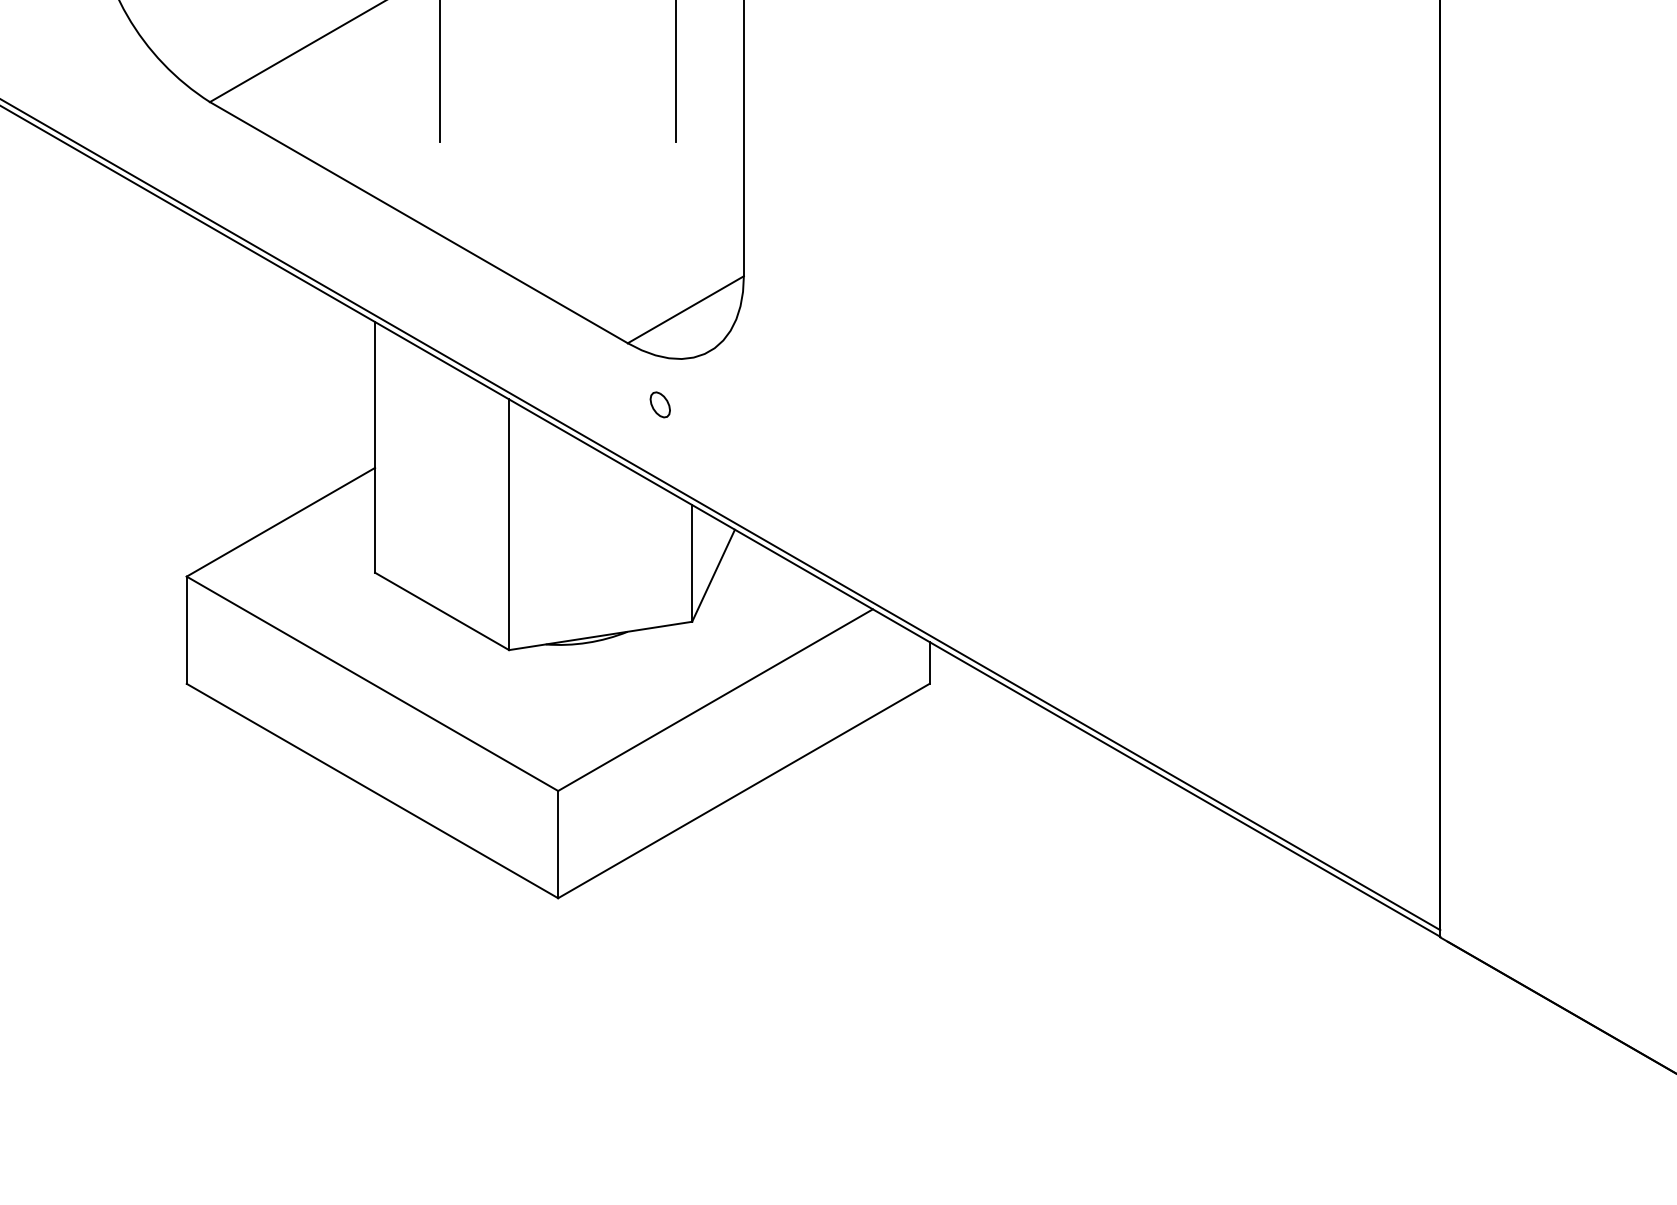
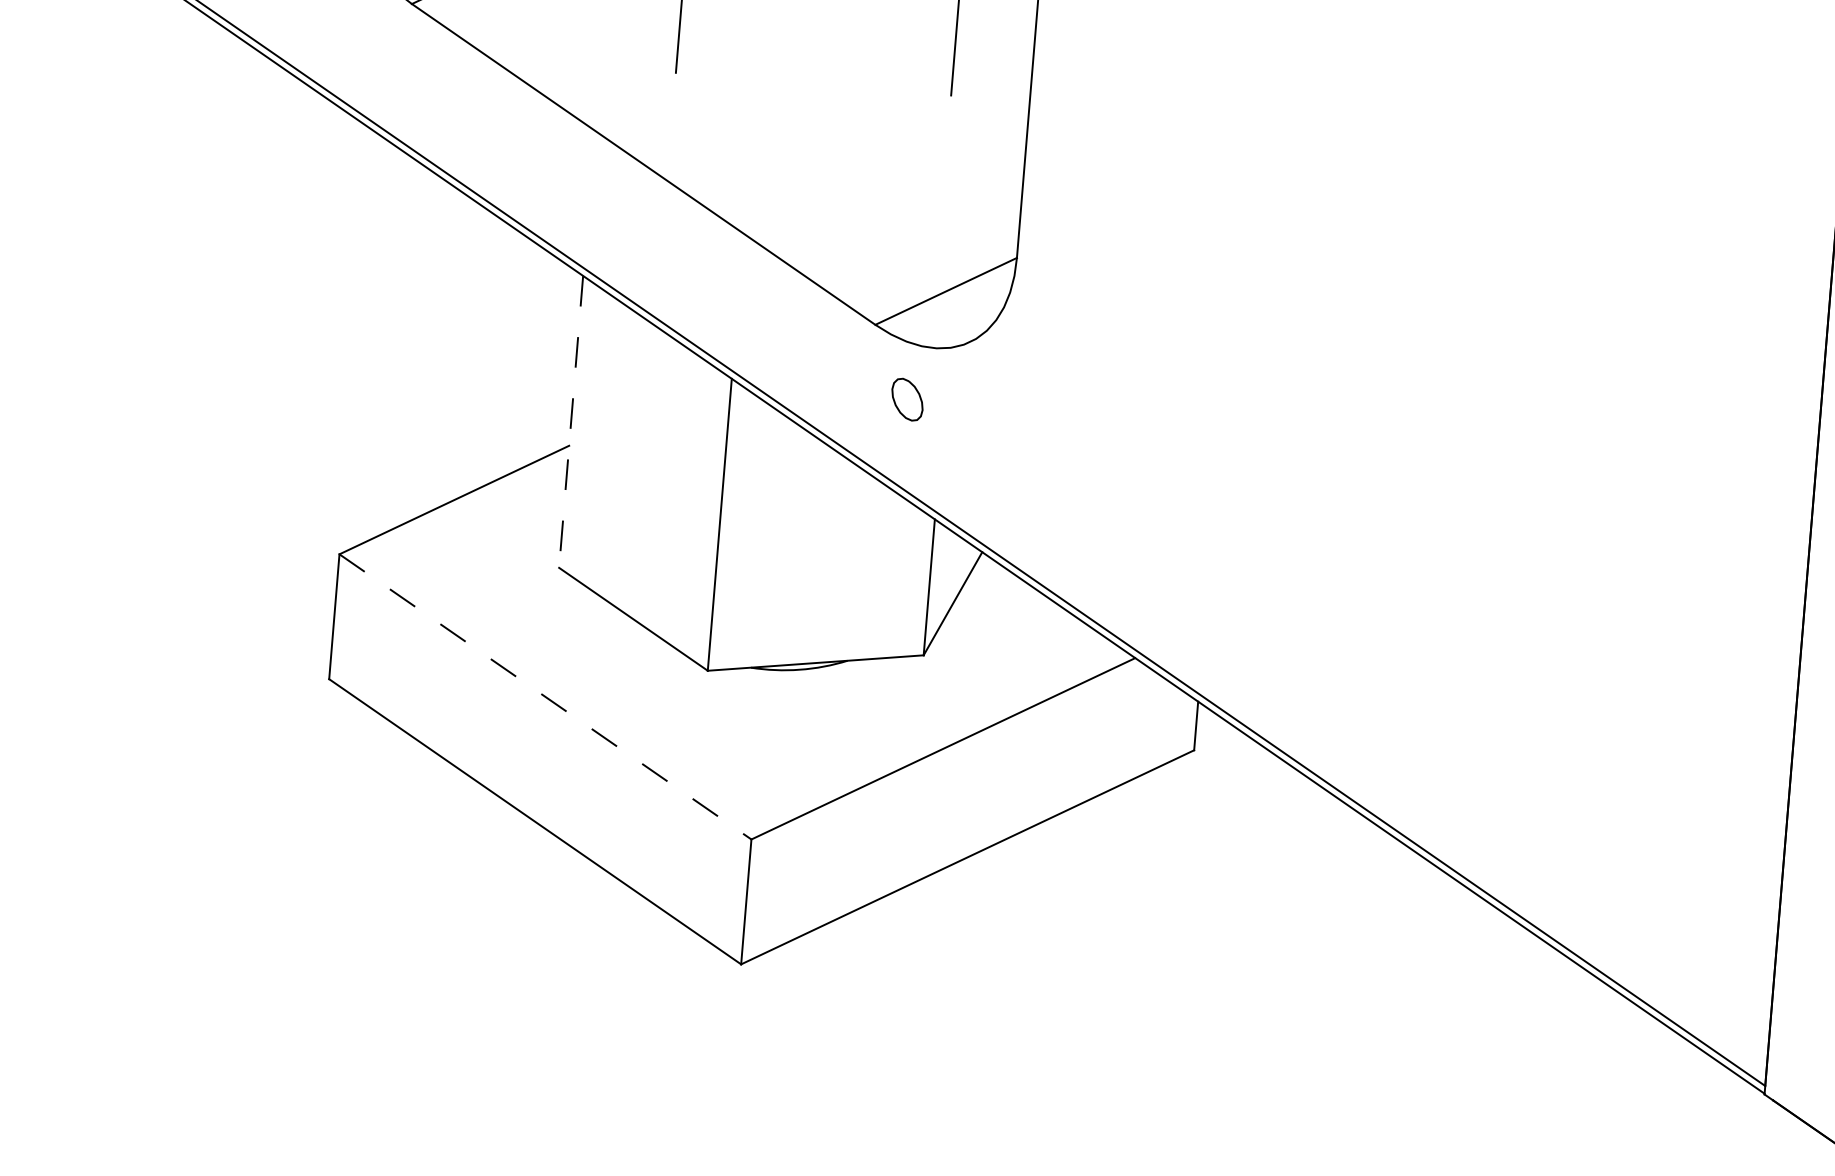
part: (659, 404) -> (906, 399), size x1.4
line: (375, 447) -> (571, 422), solid -> dashed
line: (372, 684) -> (545, 697), solid -> dashed

